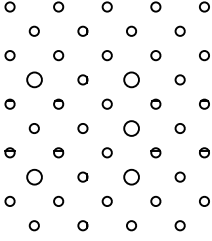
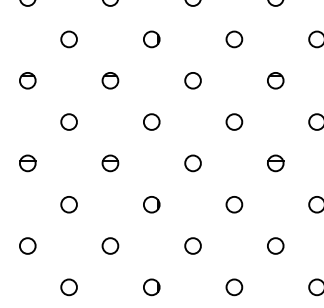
circle: (33, 79) -> (67, 38), size x0.62
circle: (131, 79) -> (234, 38), size x0.62
circle: (131, 128) -> (234, 122), size x0.62
circle: (33, 176) -> (67, 203), size x0.62
circle: (131, 176) -> (234, 203), size x0.62

